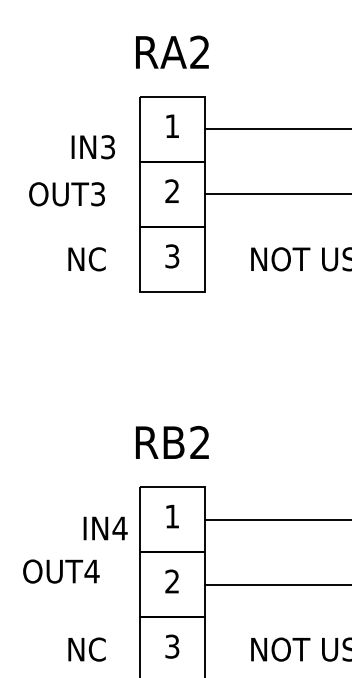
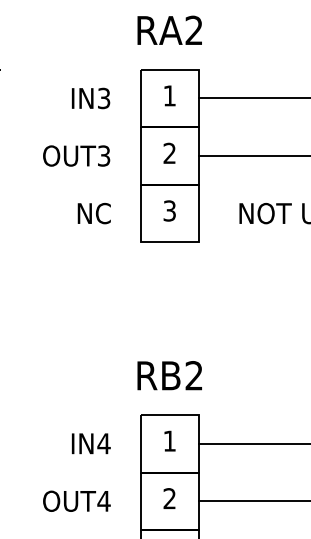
text: (92, 147) -> (90, 98), moved
text: (105, 528) -> (91, 443), moved
text: (61, 571) -> (77, 501), moved

